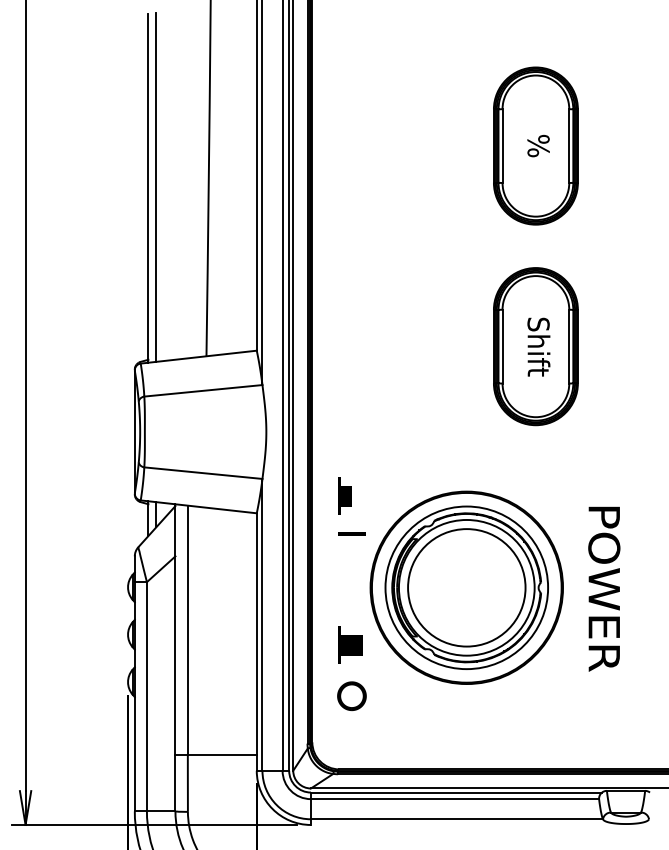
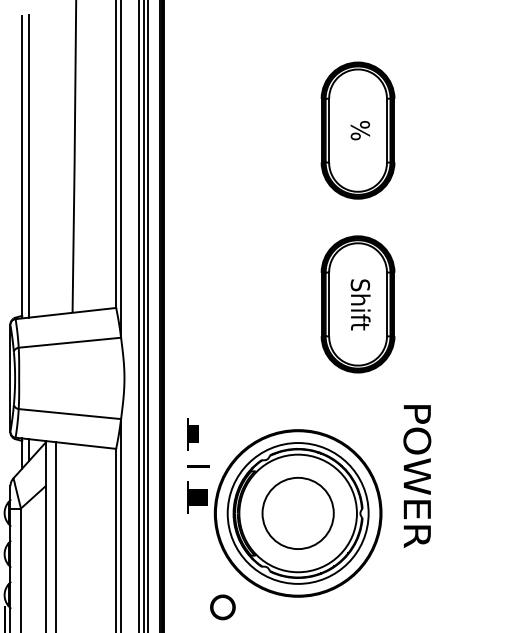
circle: (466, 587) -> (297, 513), size x0.7
text: (604, 588) -> (417, 475), moved
part: (350, 644) -> (197, 496), moved
part: (351, 695) -> (222, 606), moved

